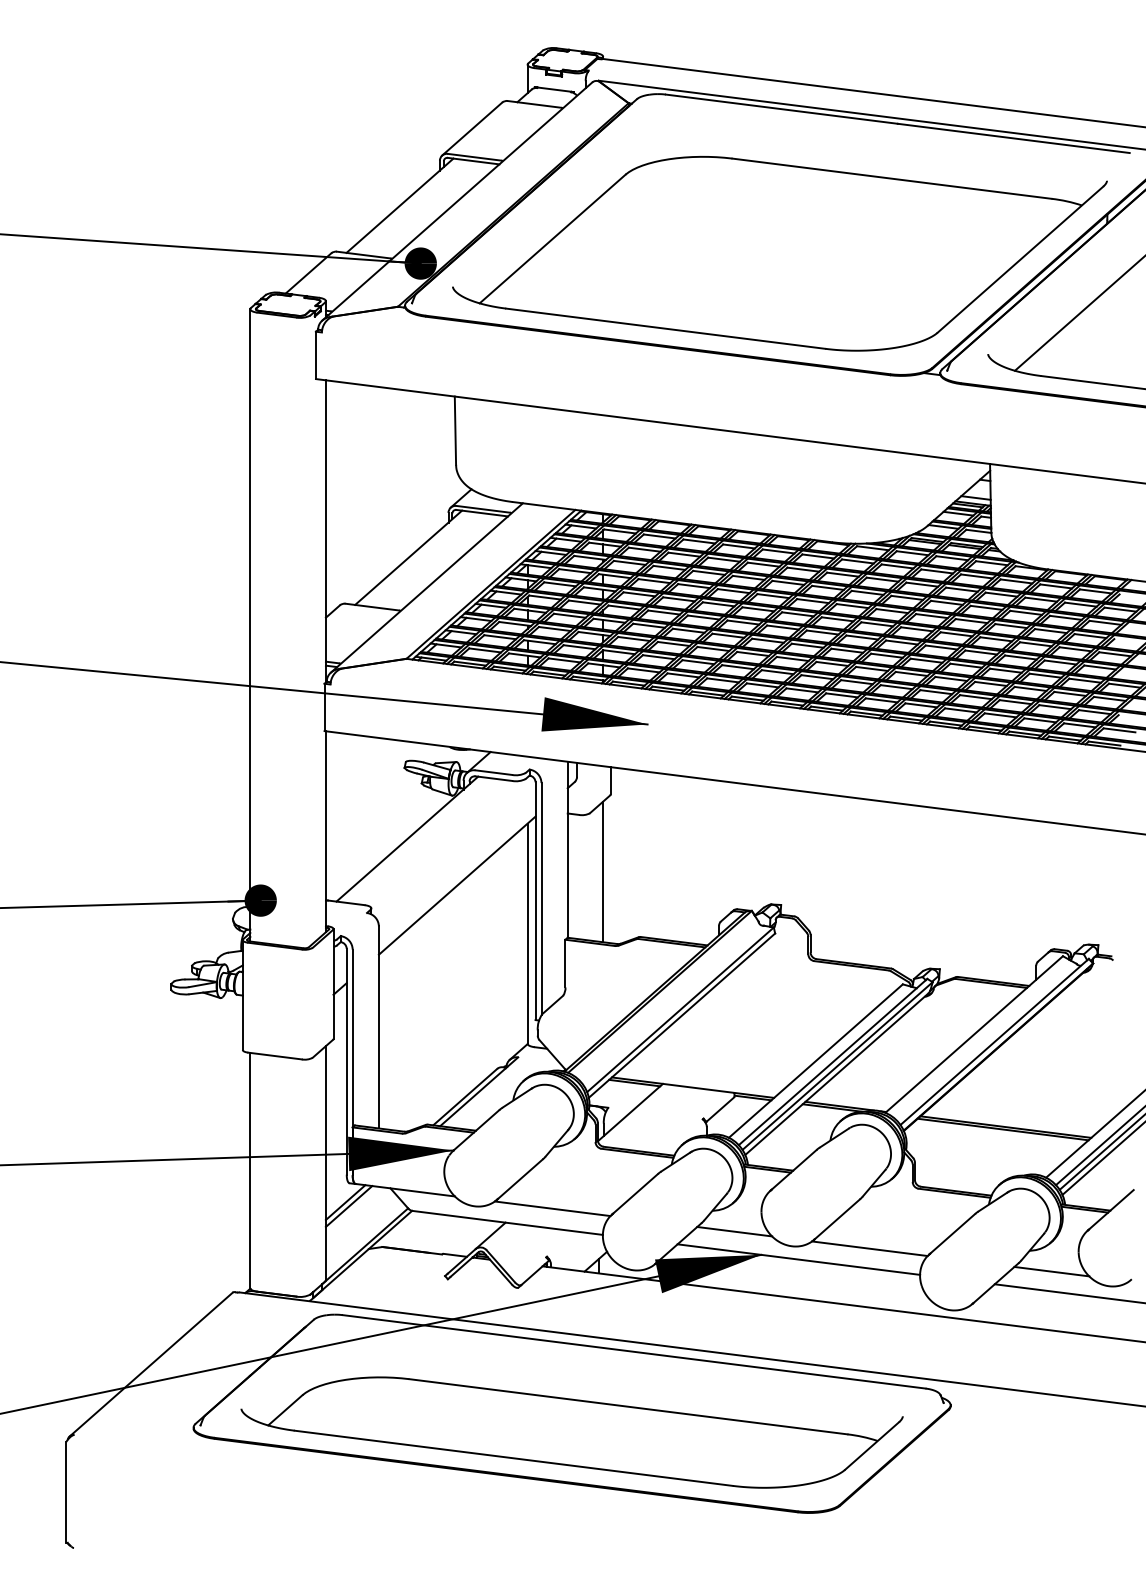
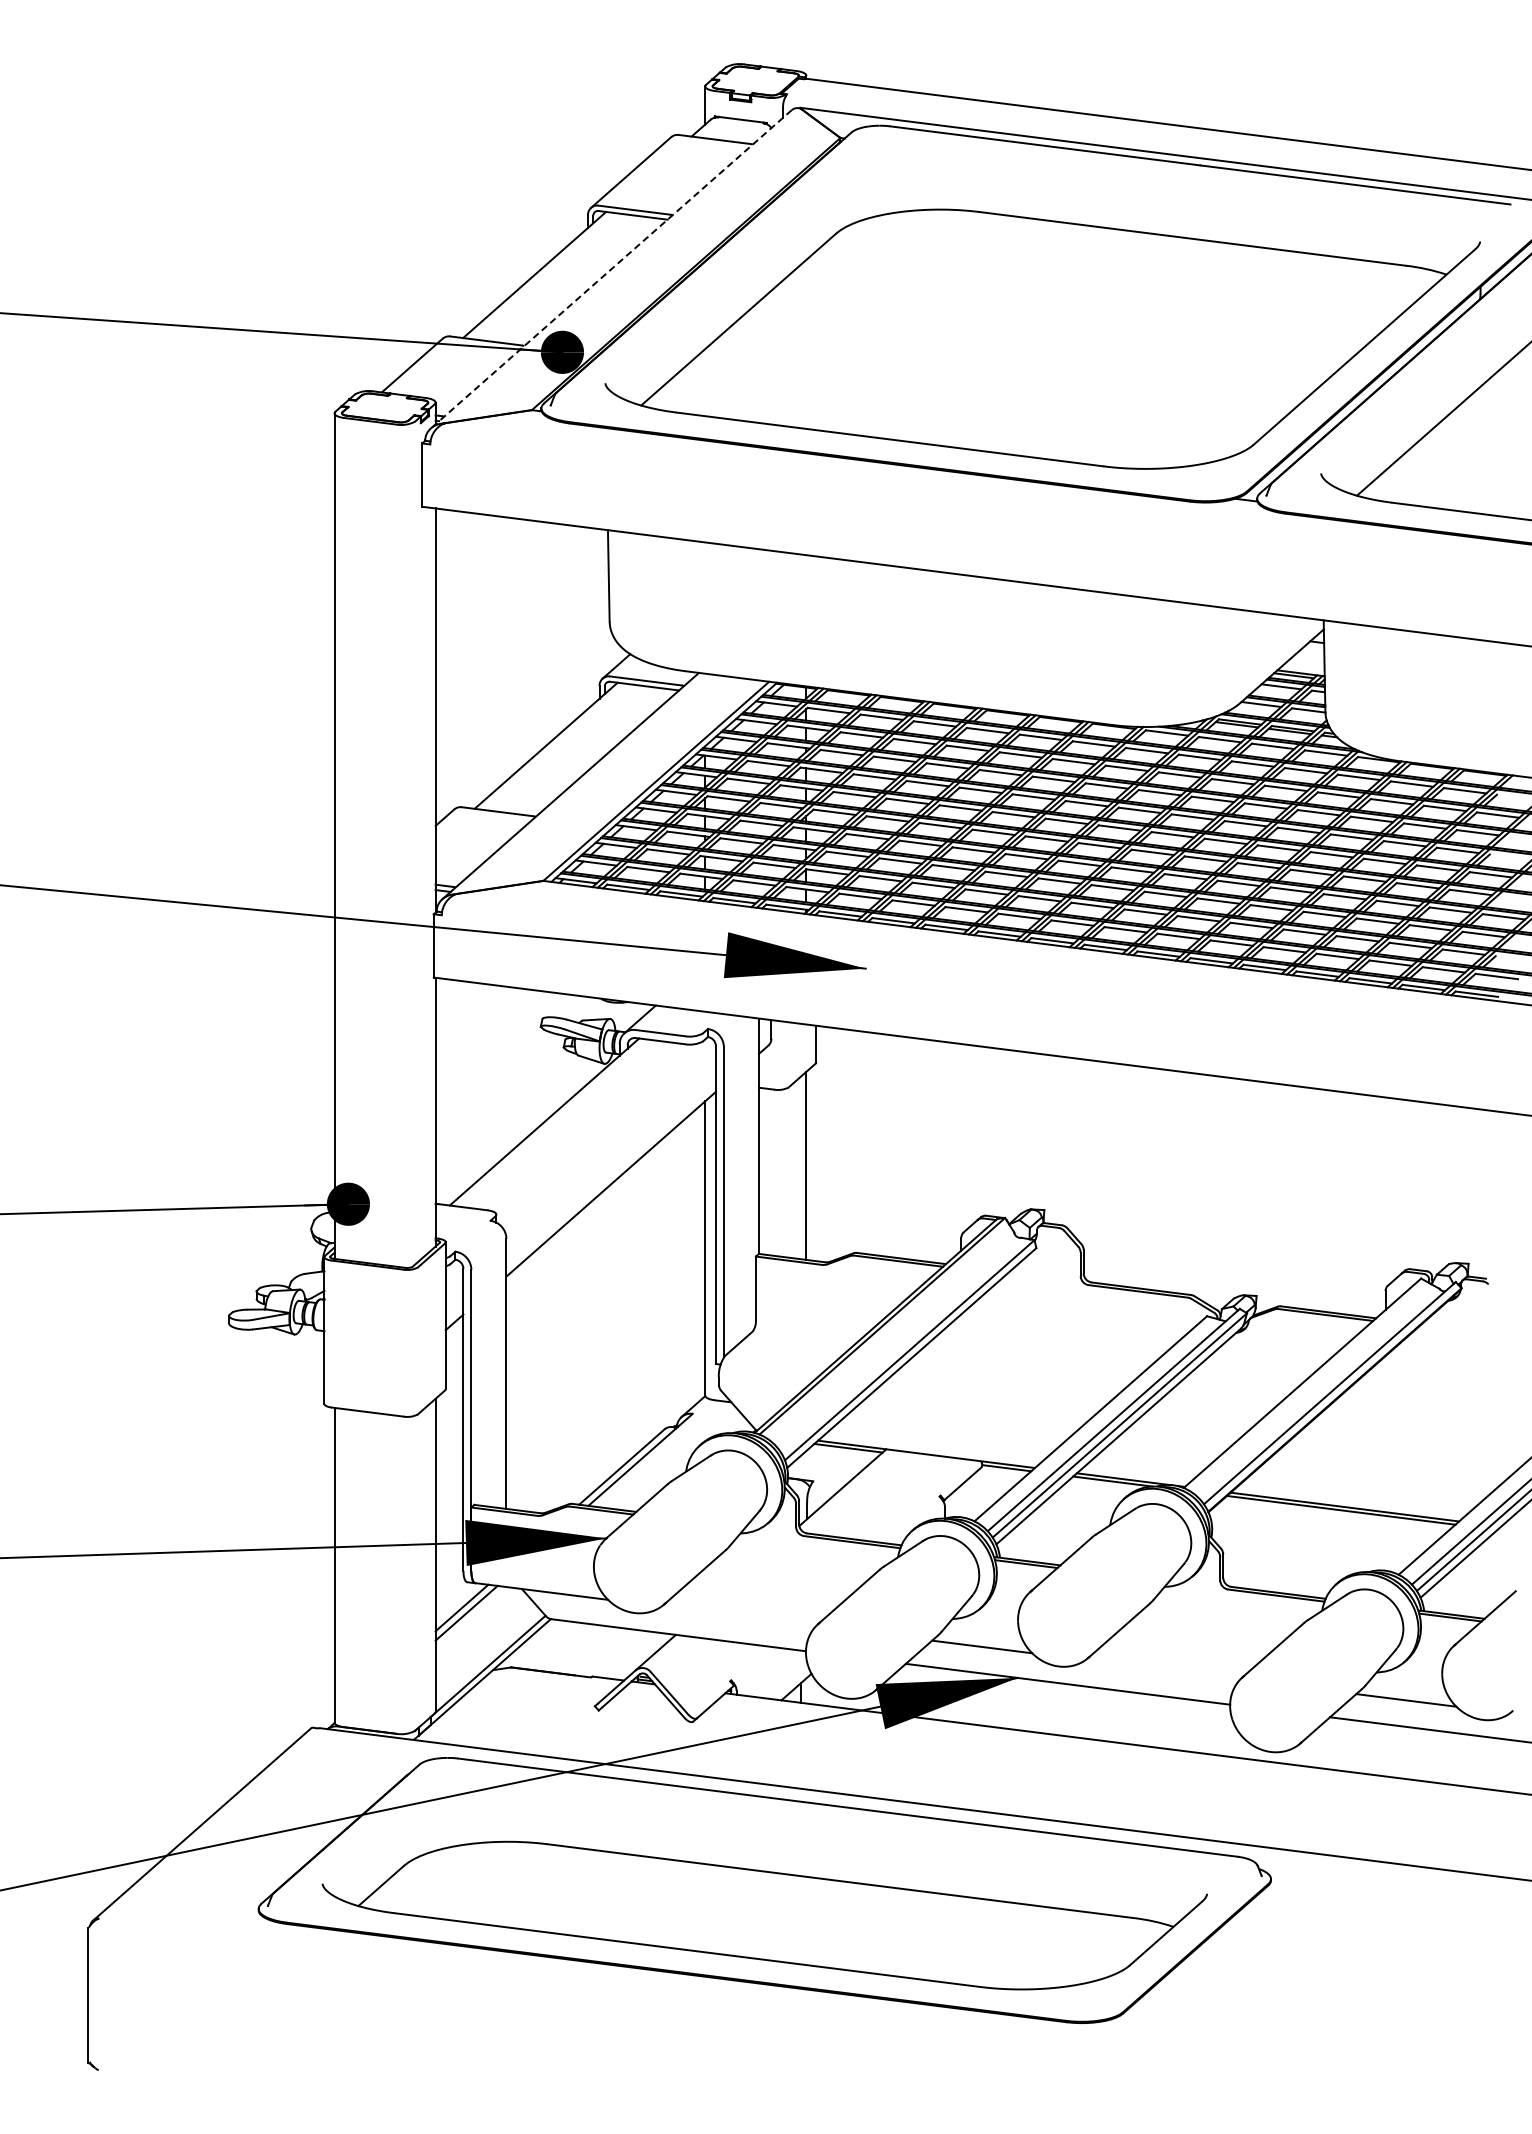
line: (457, 201) -> (611, 269), solid -> dashed
line: (975, 497) -> (1304, 665), removed
line: (552, 1208) -> (738, 1616), removed
line: (869, 1248) -> (1162, 1669), removed

